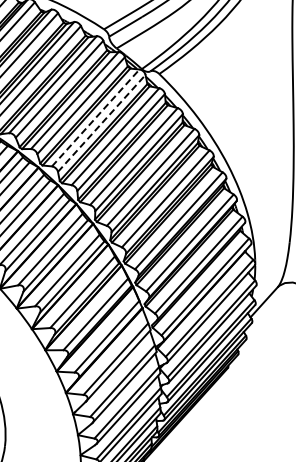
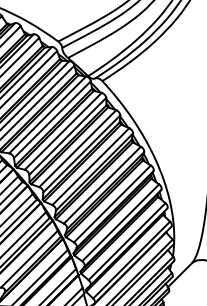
line: (96, 117) -> (48, 114), dashed -> solid
line: (102, 123) -> (53, 119), dashed -> solid

